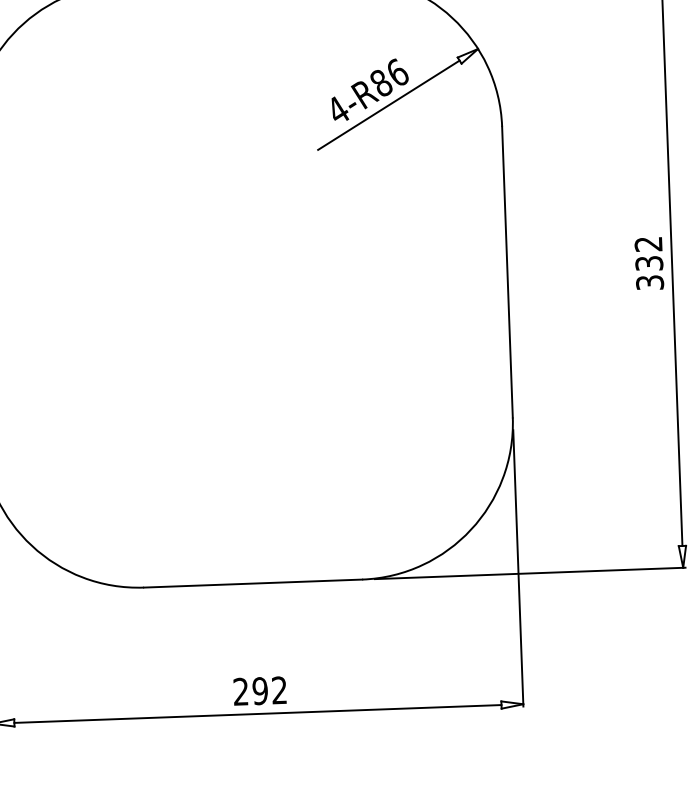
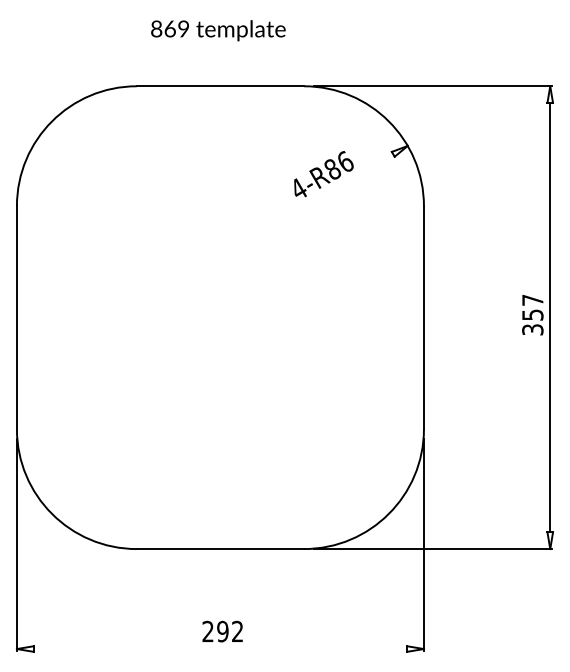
line: (388, 105) -> (337, 186), removed
text: (648, 253) -> (532, 307), 332 -> 357
line: (258, 714) -> (220, 649), removed

